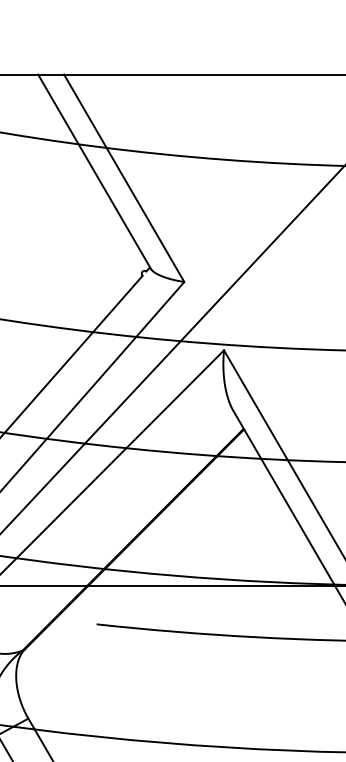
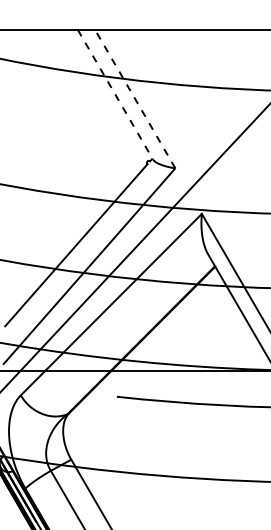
line: (94, 172) -> (115, 95), solid -> dashed
line: (124, 178) -> (135, 99), solid -> dashed

